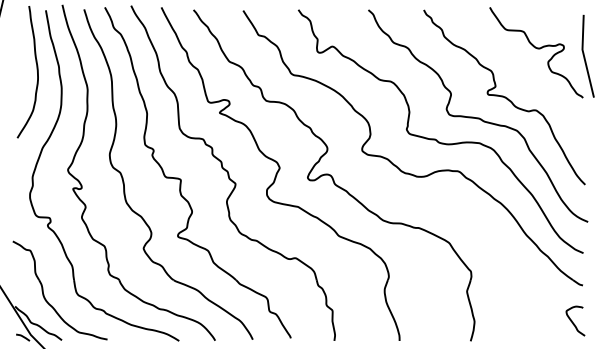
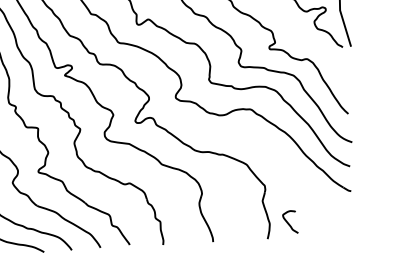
curve: (573, 322) -> (288, 223), moved

